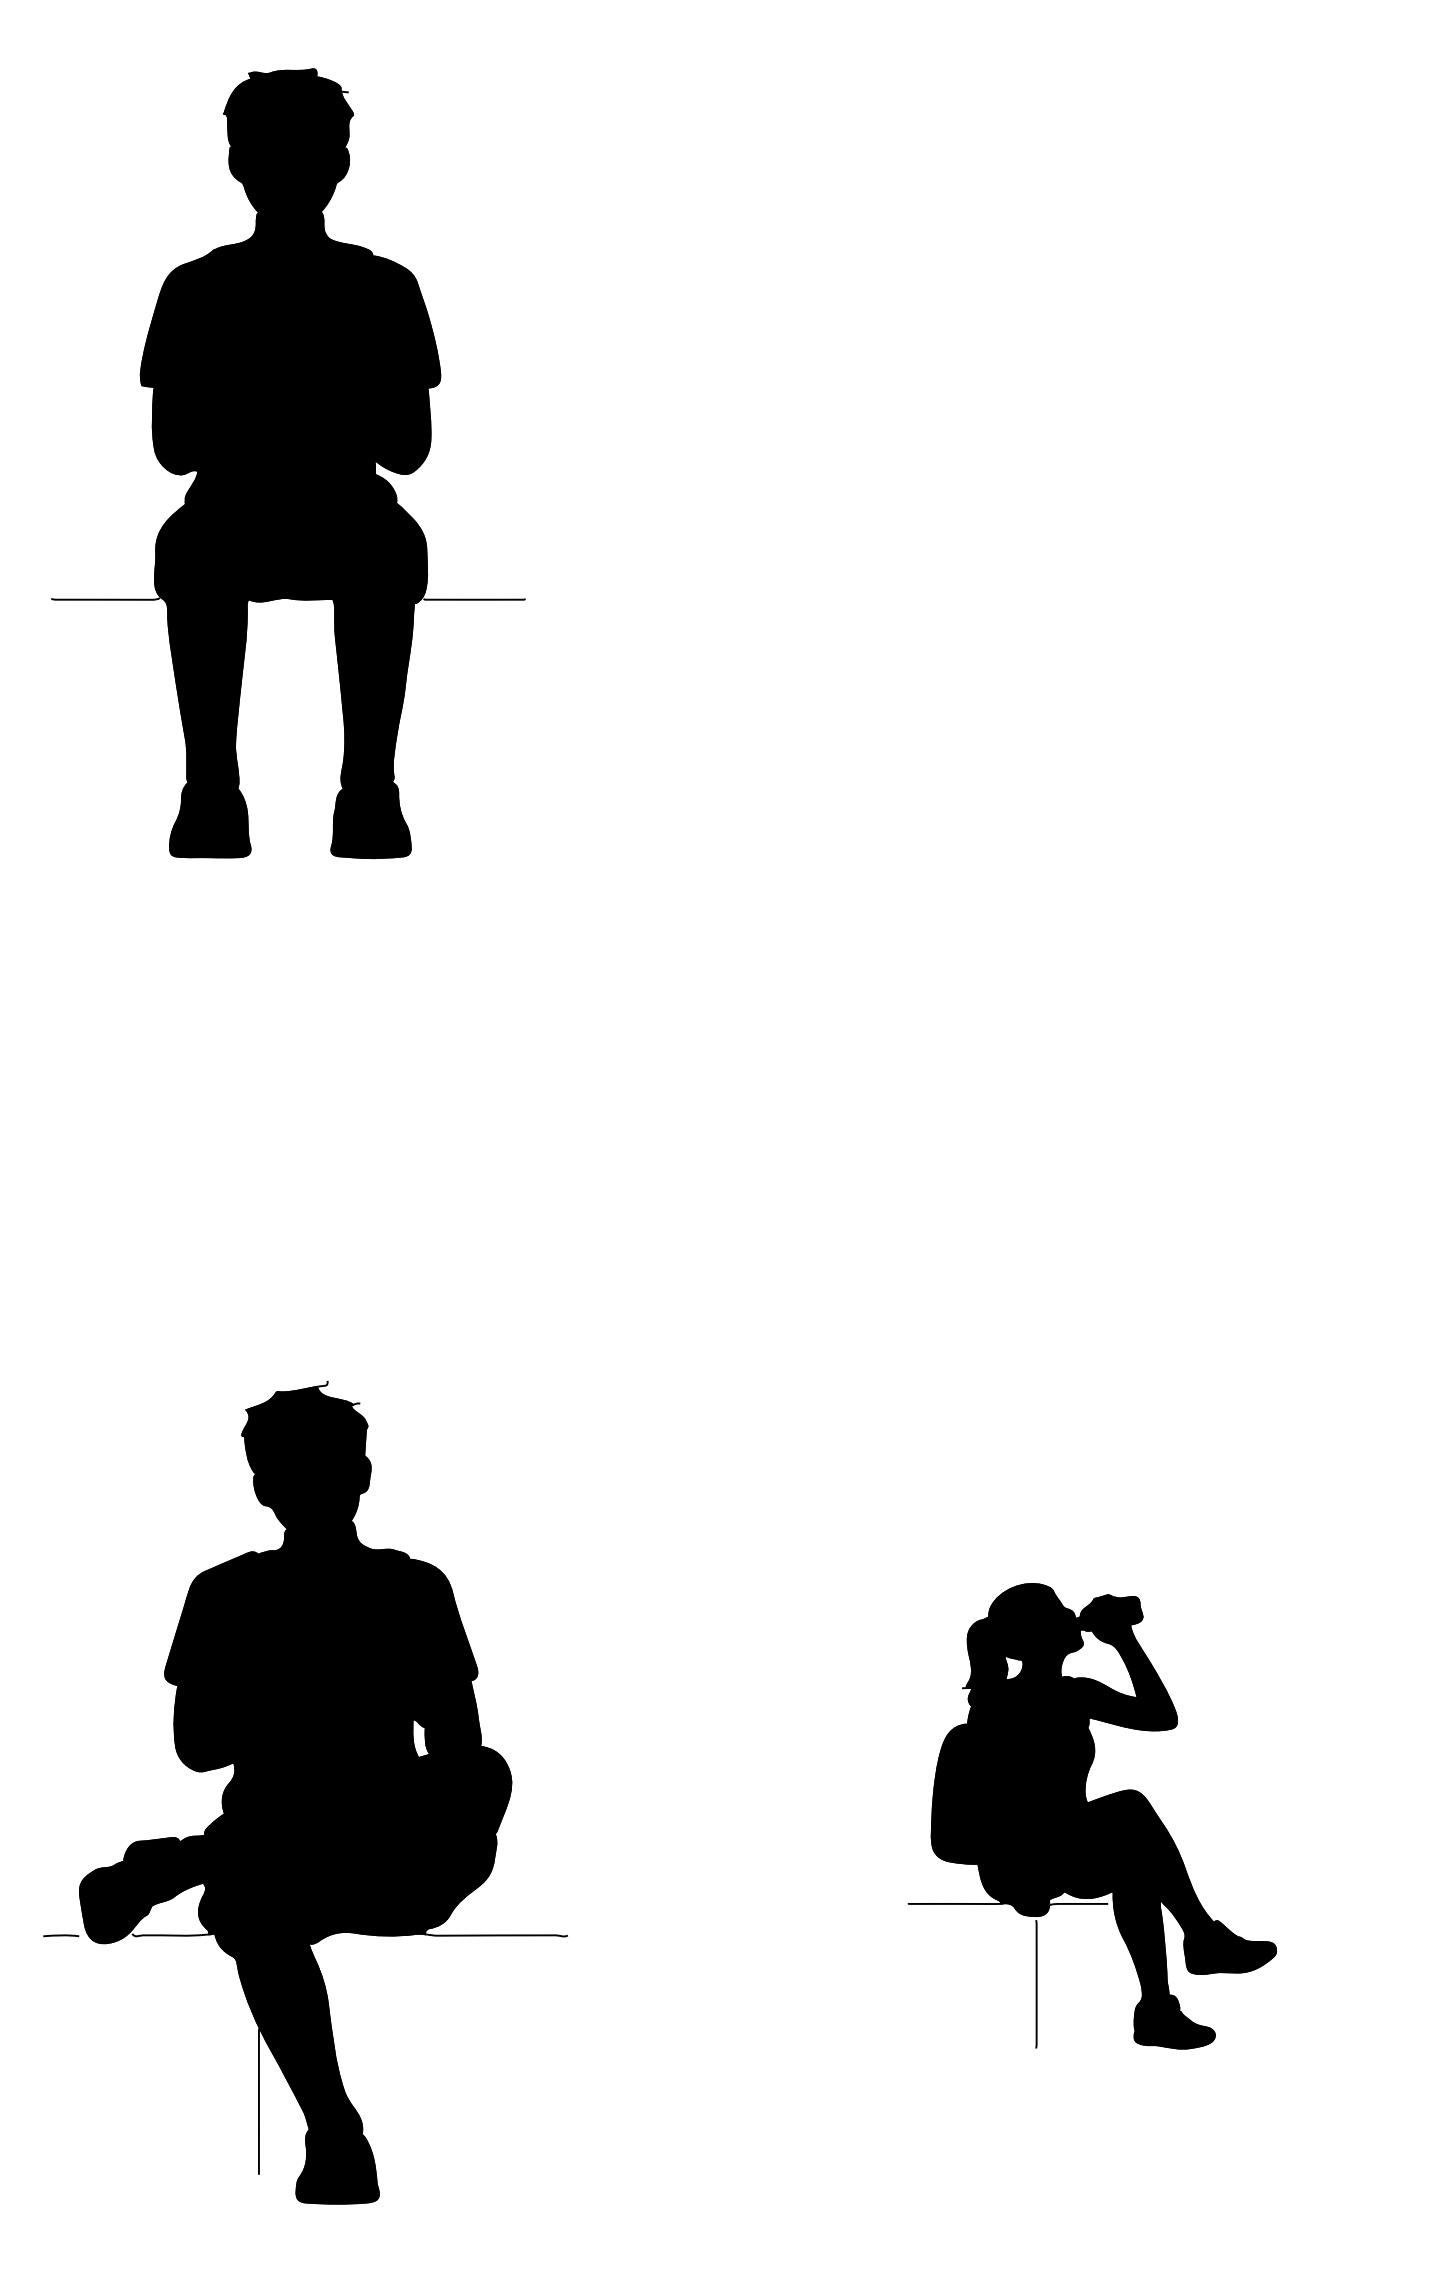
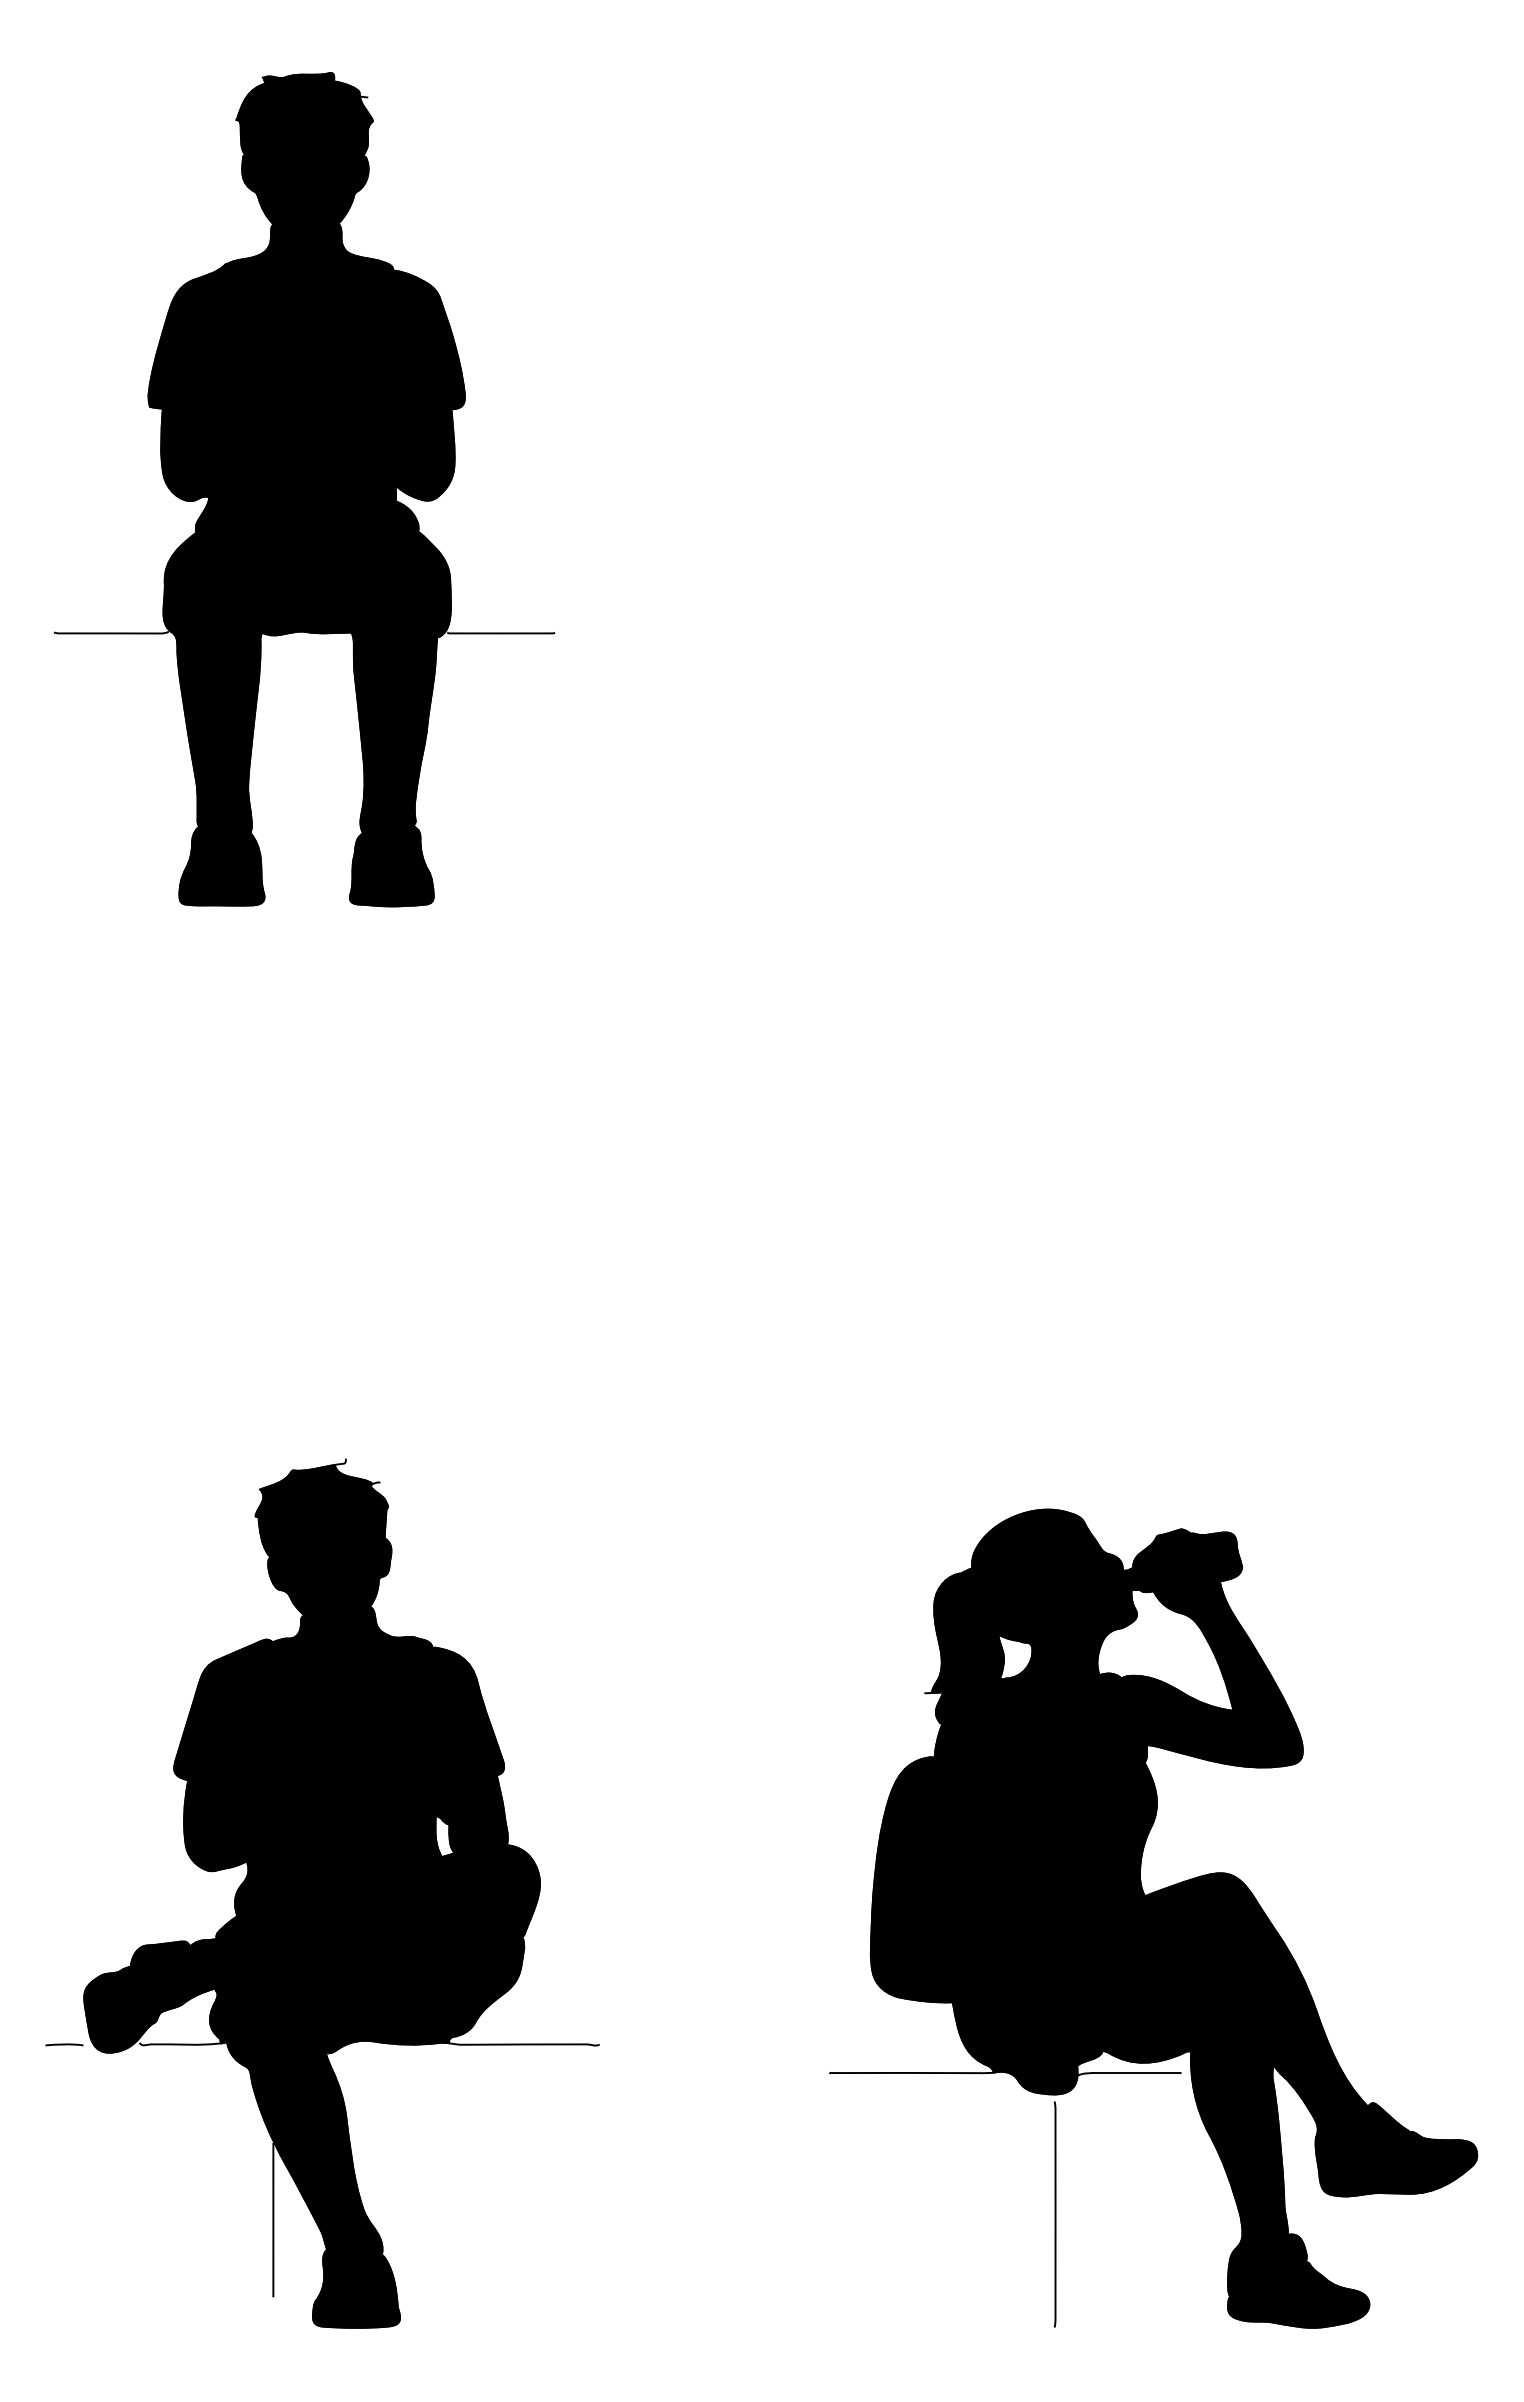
part: (1092, 1816) -> (1153, 1918), size x1.67

